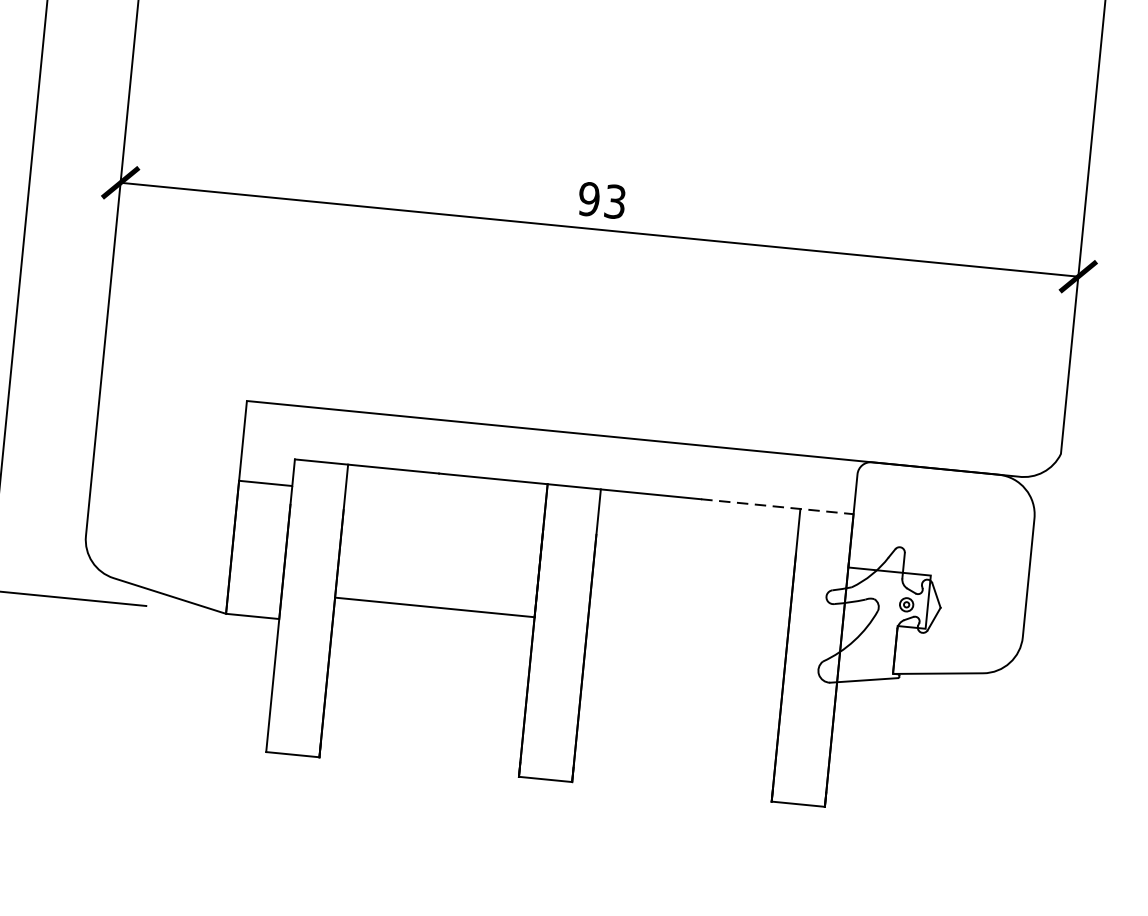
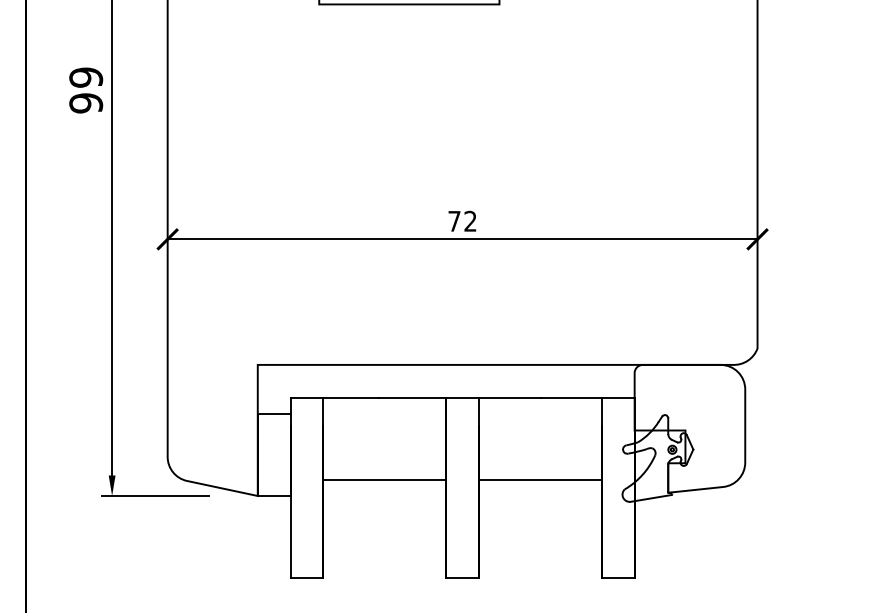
text: (602, 199) -> (462, 220), 93 -> 72
line: (777, 506) -> (587, 397), dashed -> solid
line: (686, 631) -> (539, 479), added

